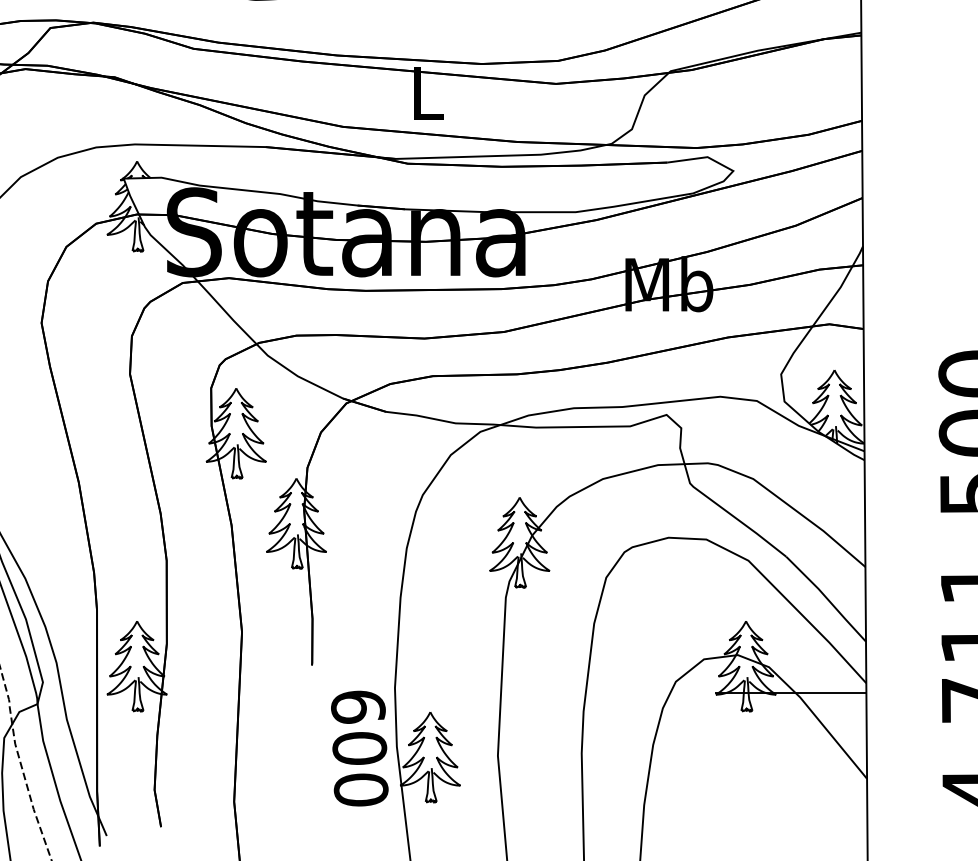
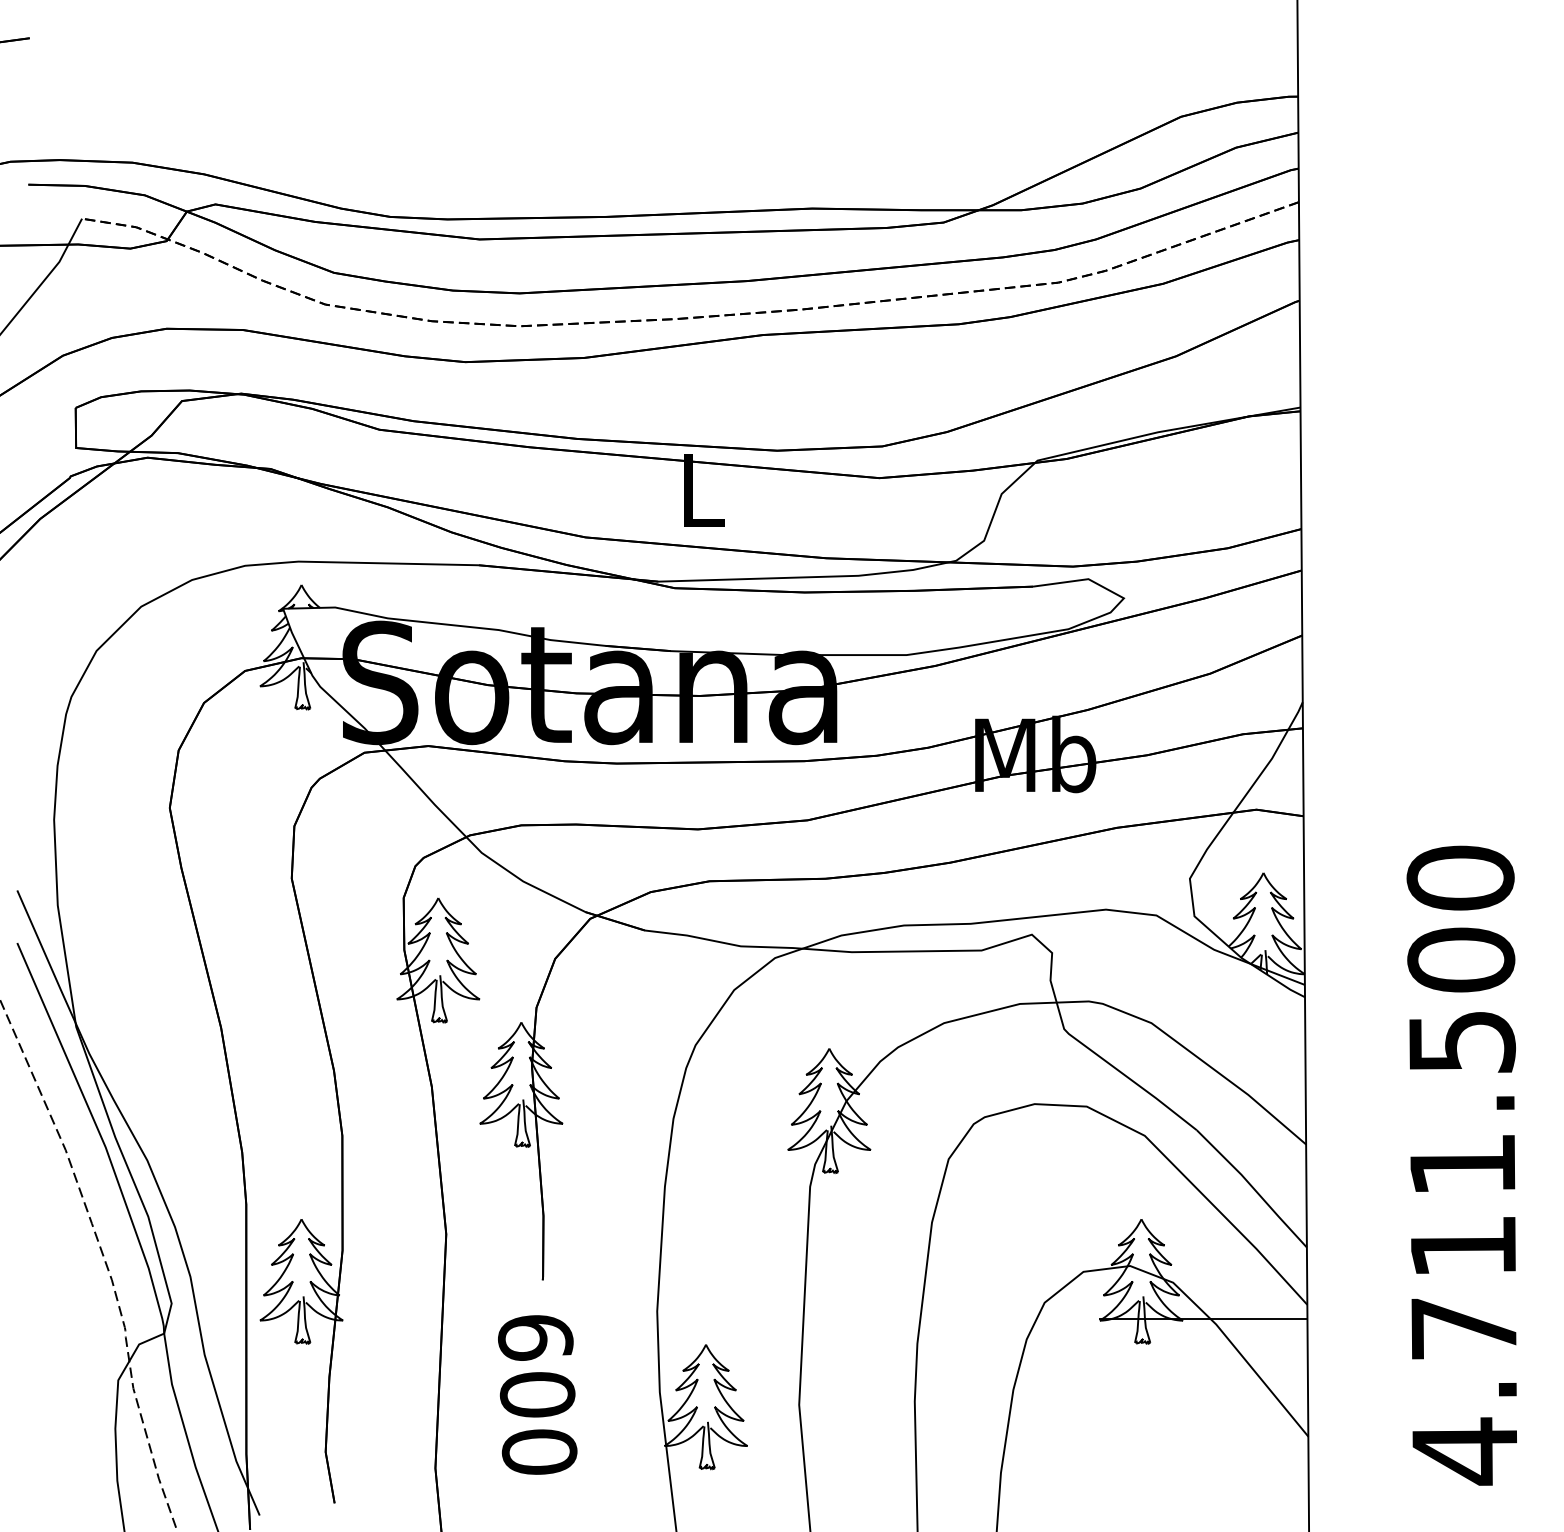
text: (359, 748) -> (537, 1394), moved

